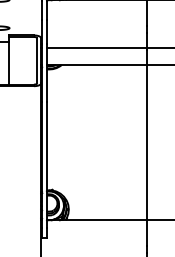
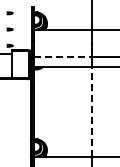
line: (97, 48) -> (63, 57), solid -> dashed
line: (146, 142) -> (91, 111), solid -> dashed

